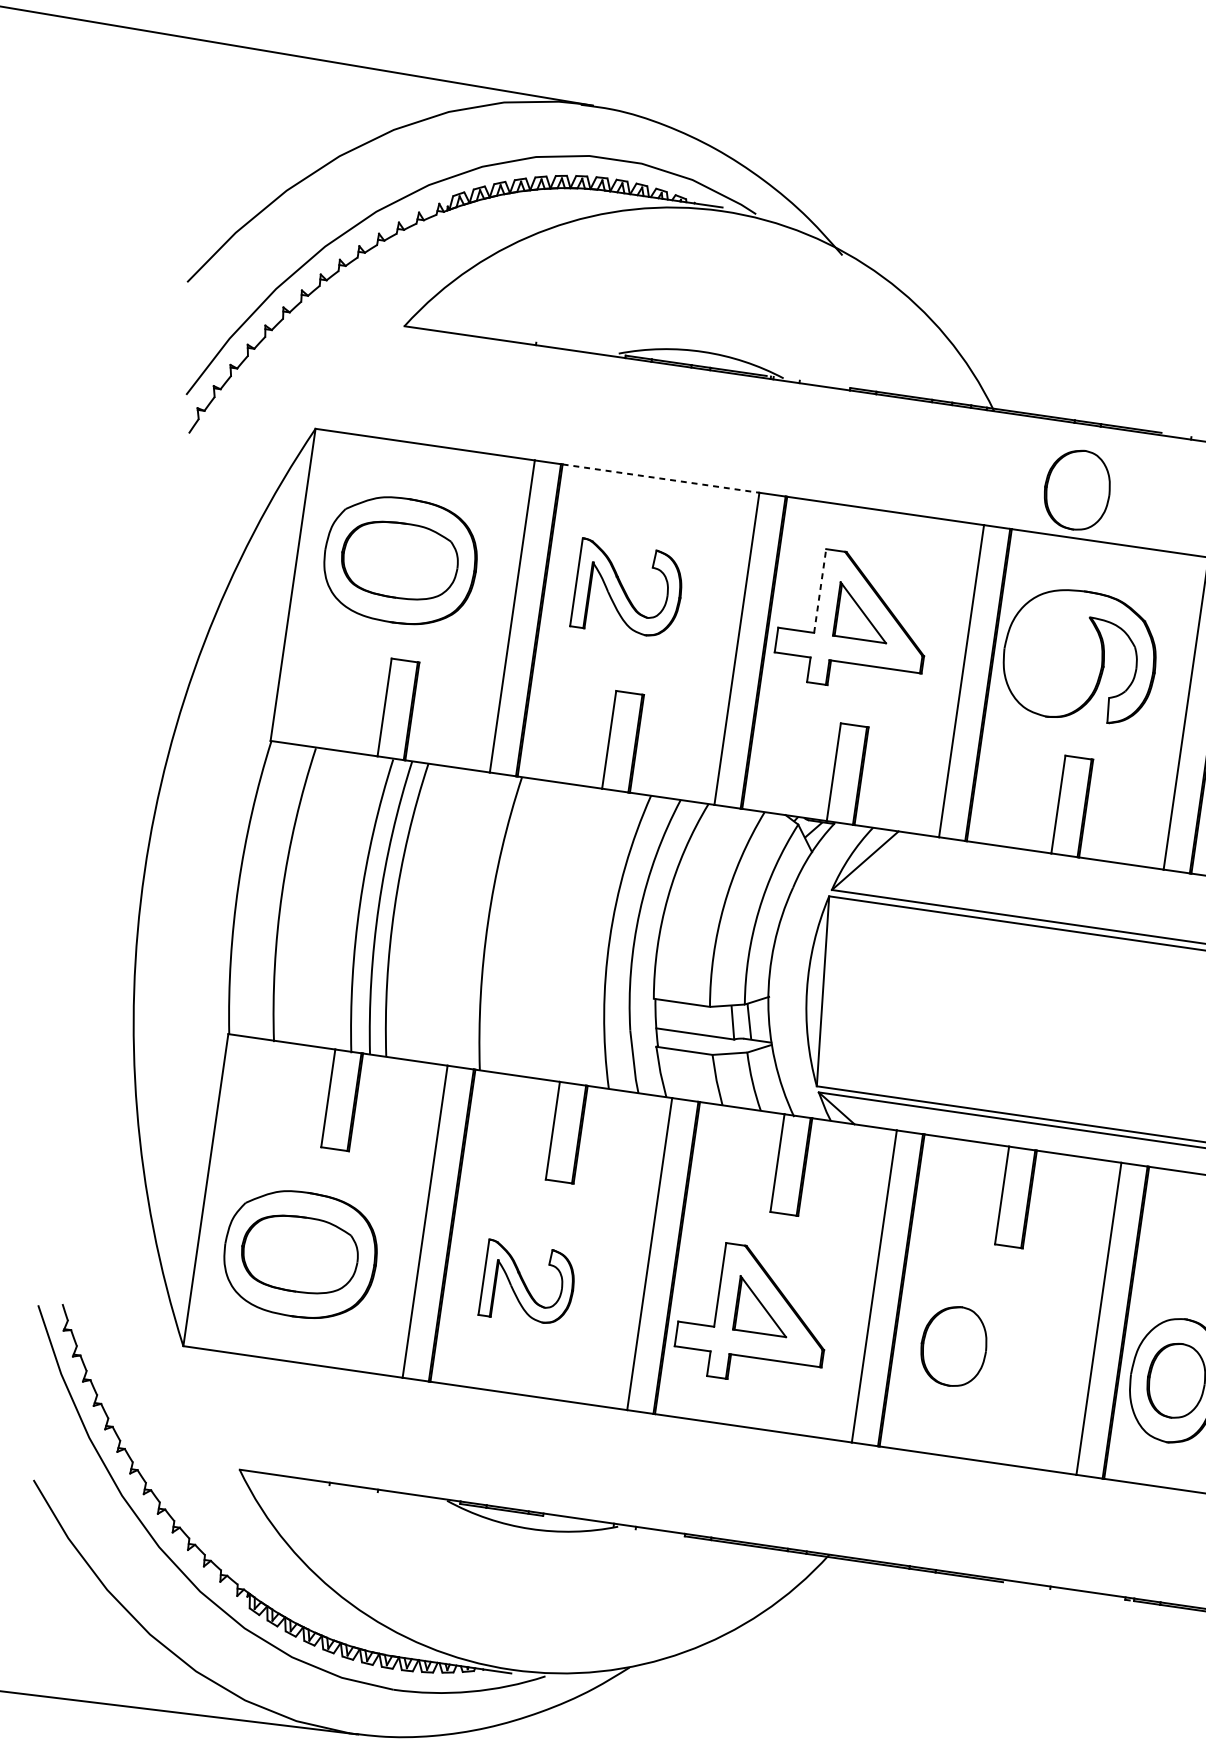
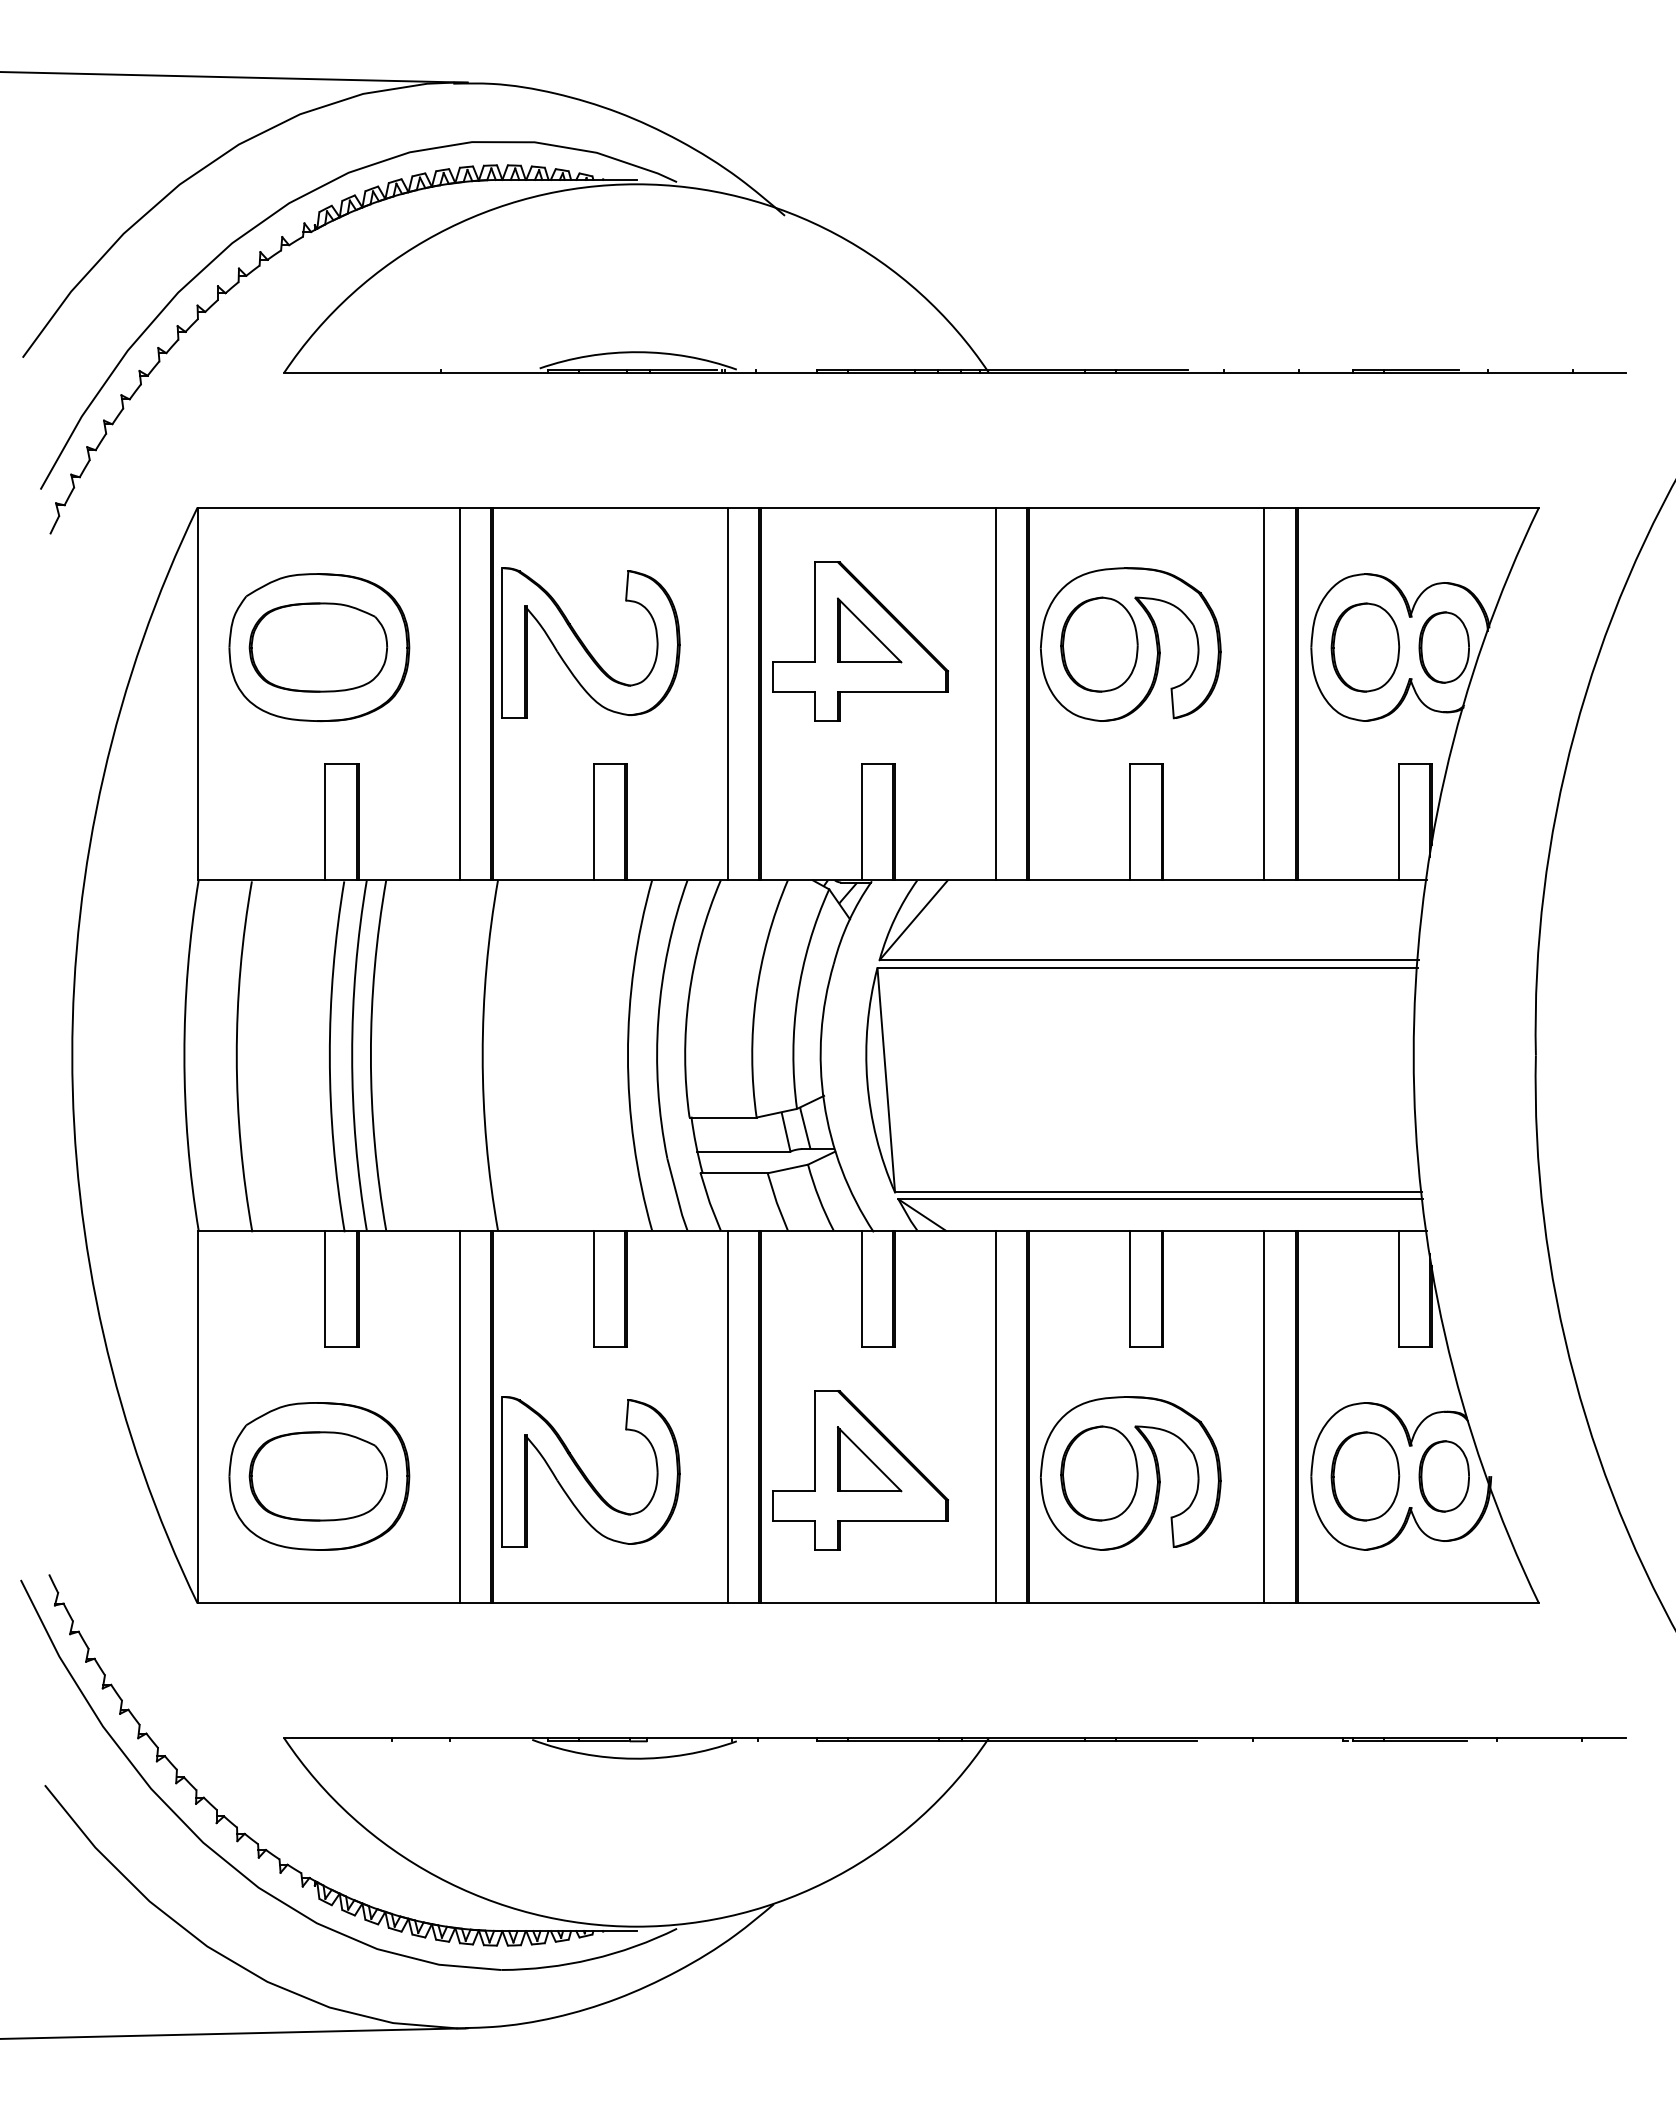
line: (661, 478) -> (610, 507), dashed -> solid
part: (1077, 489) -> (1099, 644), moved
part: (628, 589) -> (590, 642), size x1.43
line: (820, 590) -> (815, 611), dashed -> solid
part: (528, 1283) -> (590, 1471), size x1.67
part: (980, 1349) -> (1130, 1473), added

